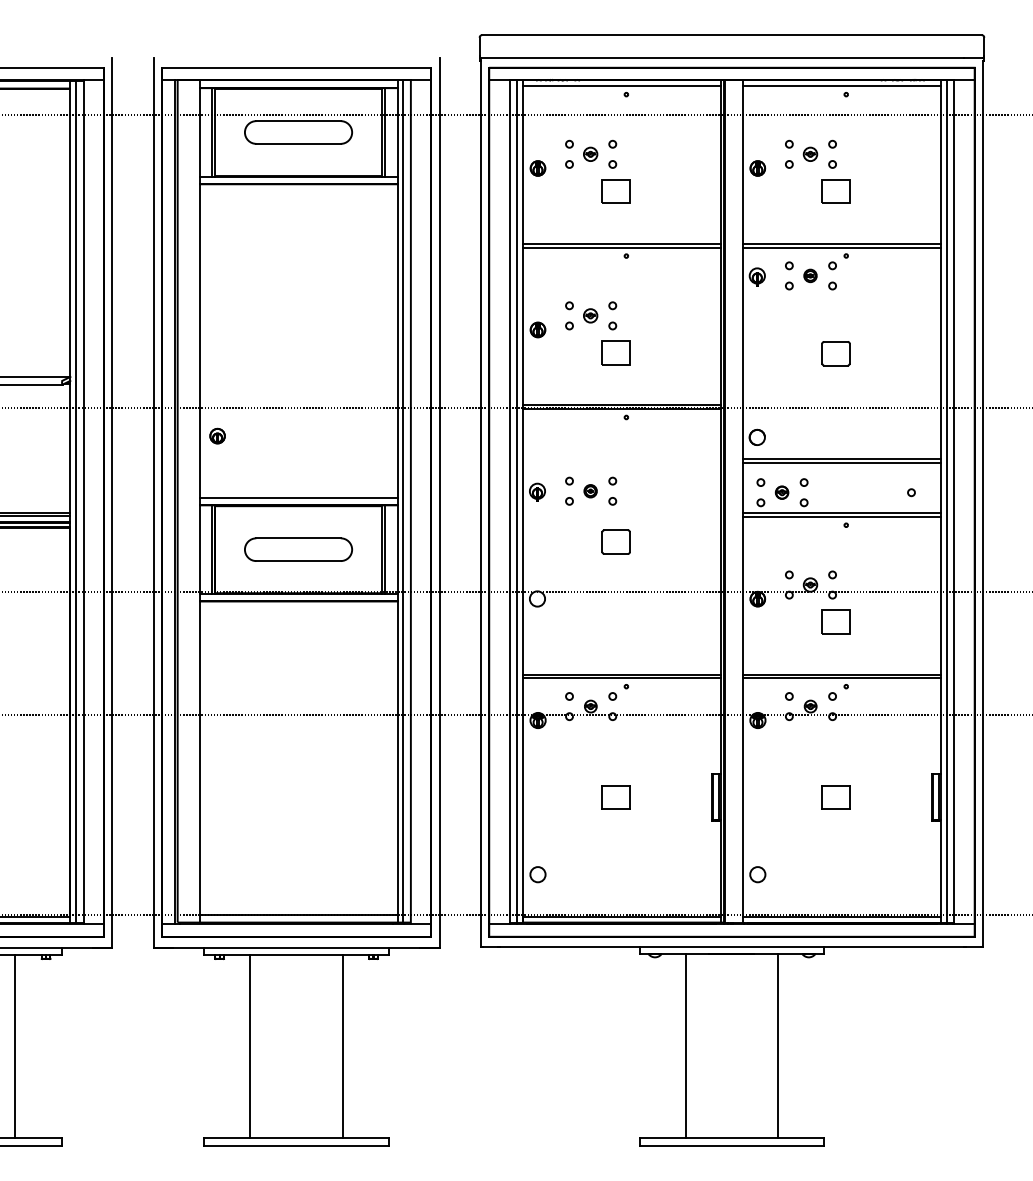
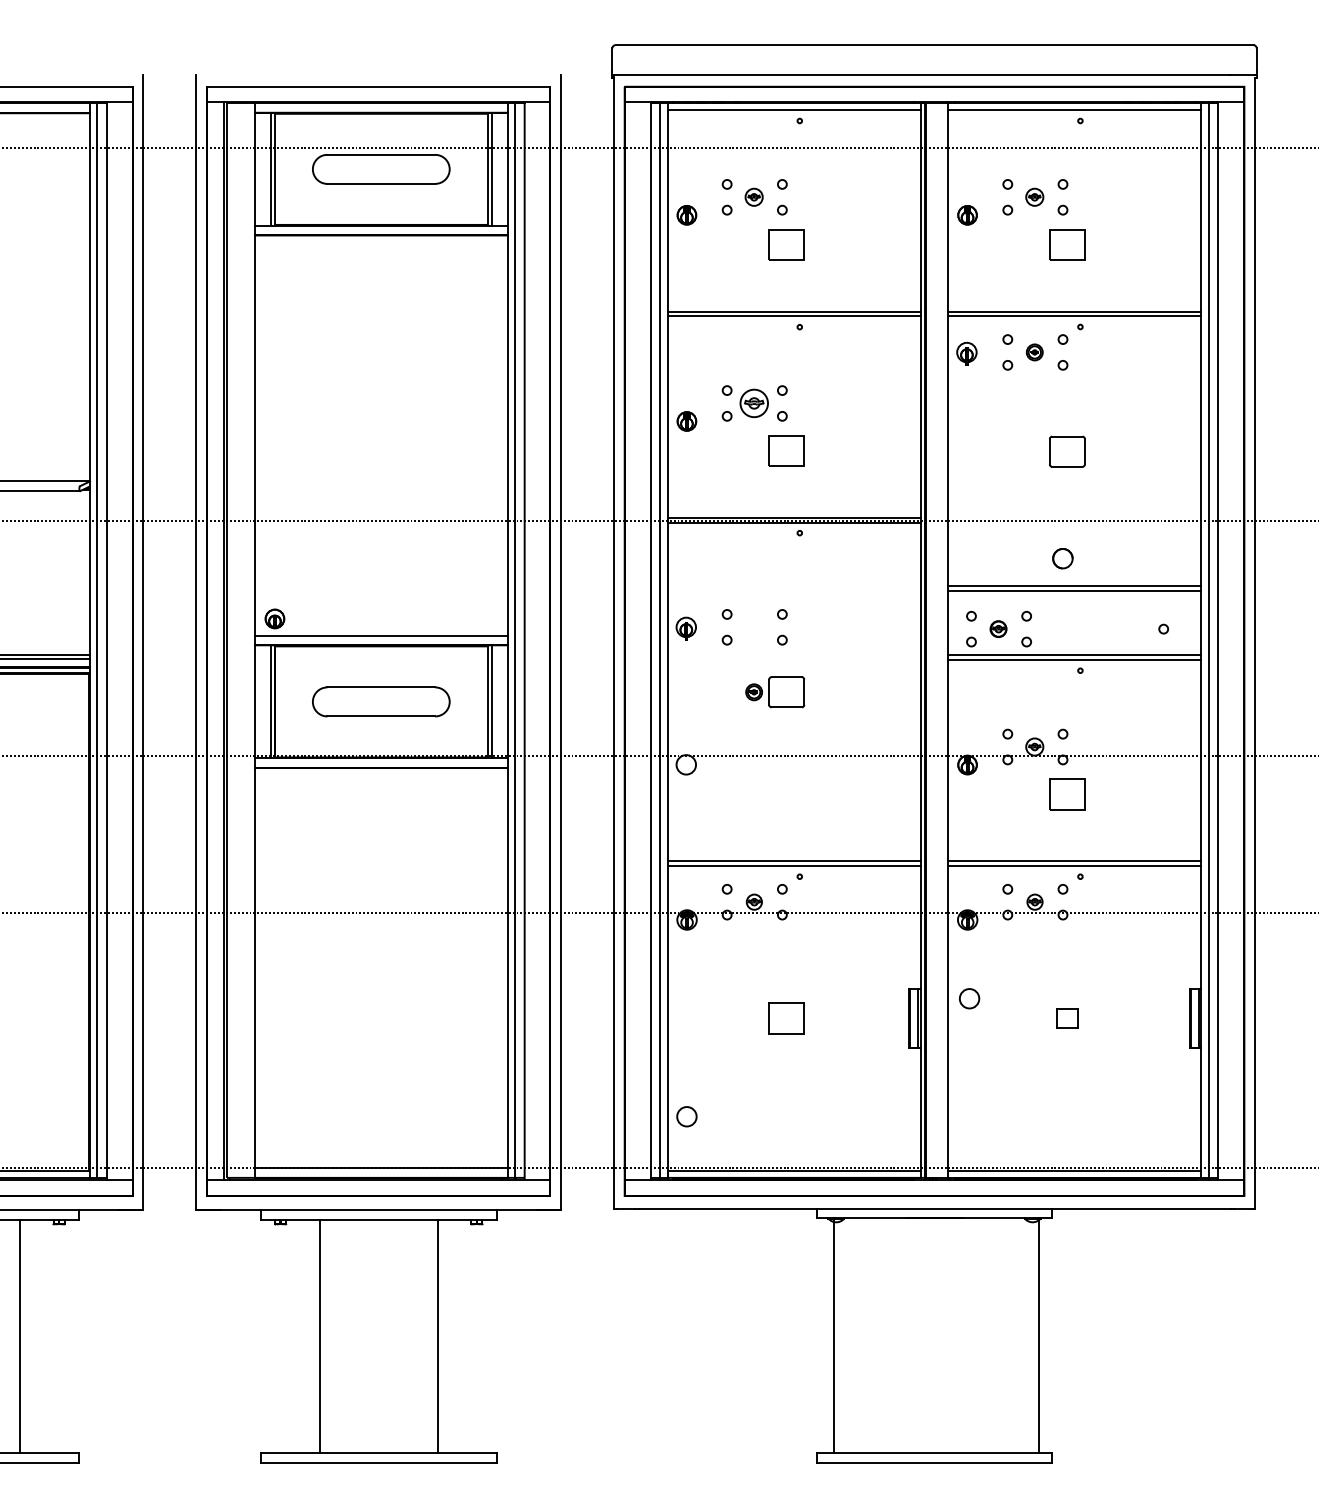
part: (590, 315) -> (753, 403), size x1.6
part: (217, 435) -> (274, 618), moved
circle: (757, 437) -> (1062, 558), moved
part: (590, 491) -> (753, 692), moved
part: (836, 797) -> (1067, 1018), size x0.6
circle: (757, 874) -> (969, 998), moved
line: (685, 1046) -> (833, 1335), moved
line: (778, 1046) -> (1039, 1335), moved

